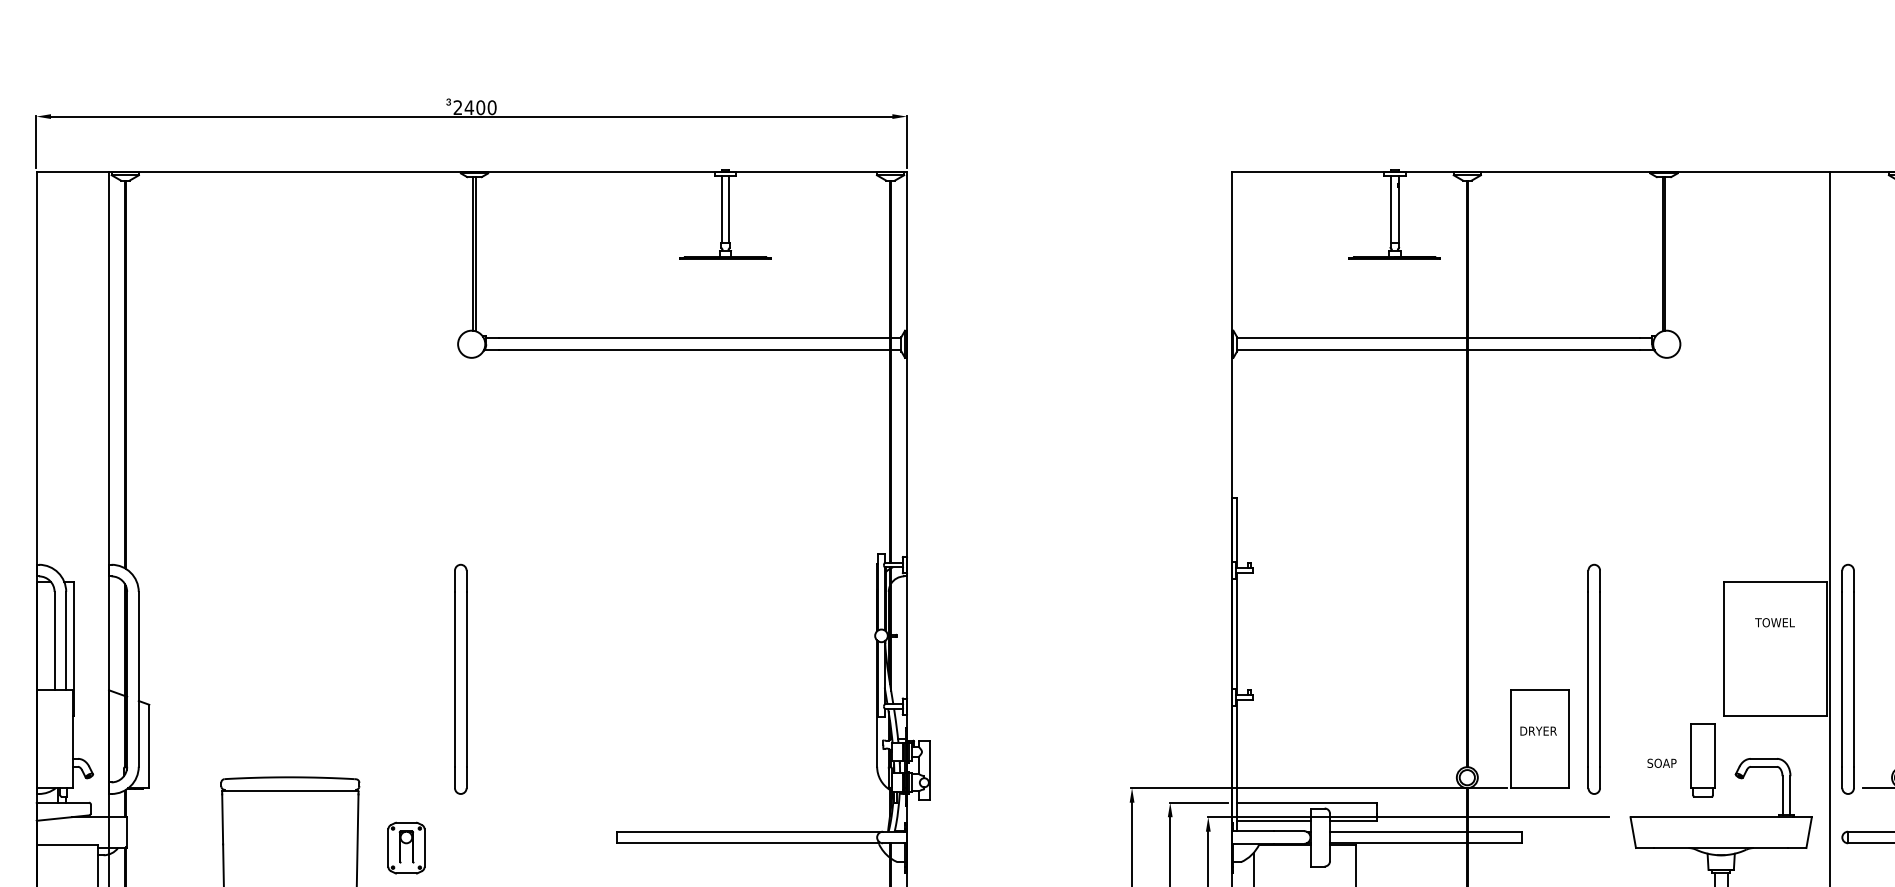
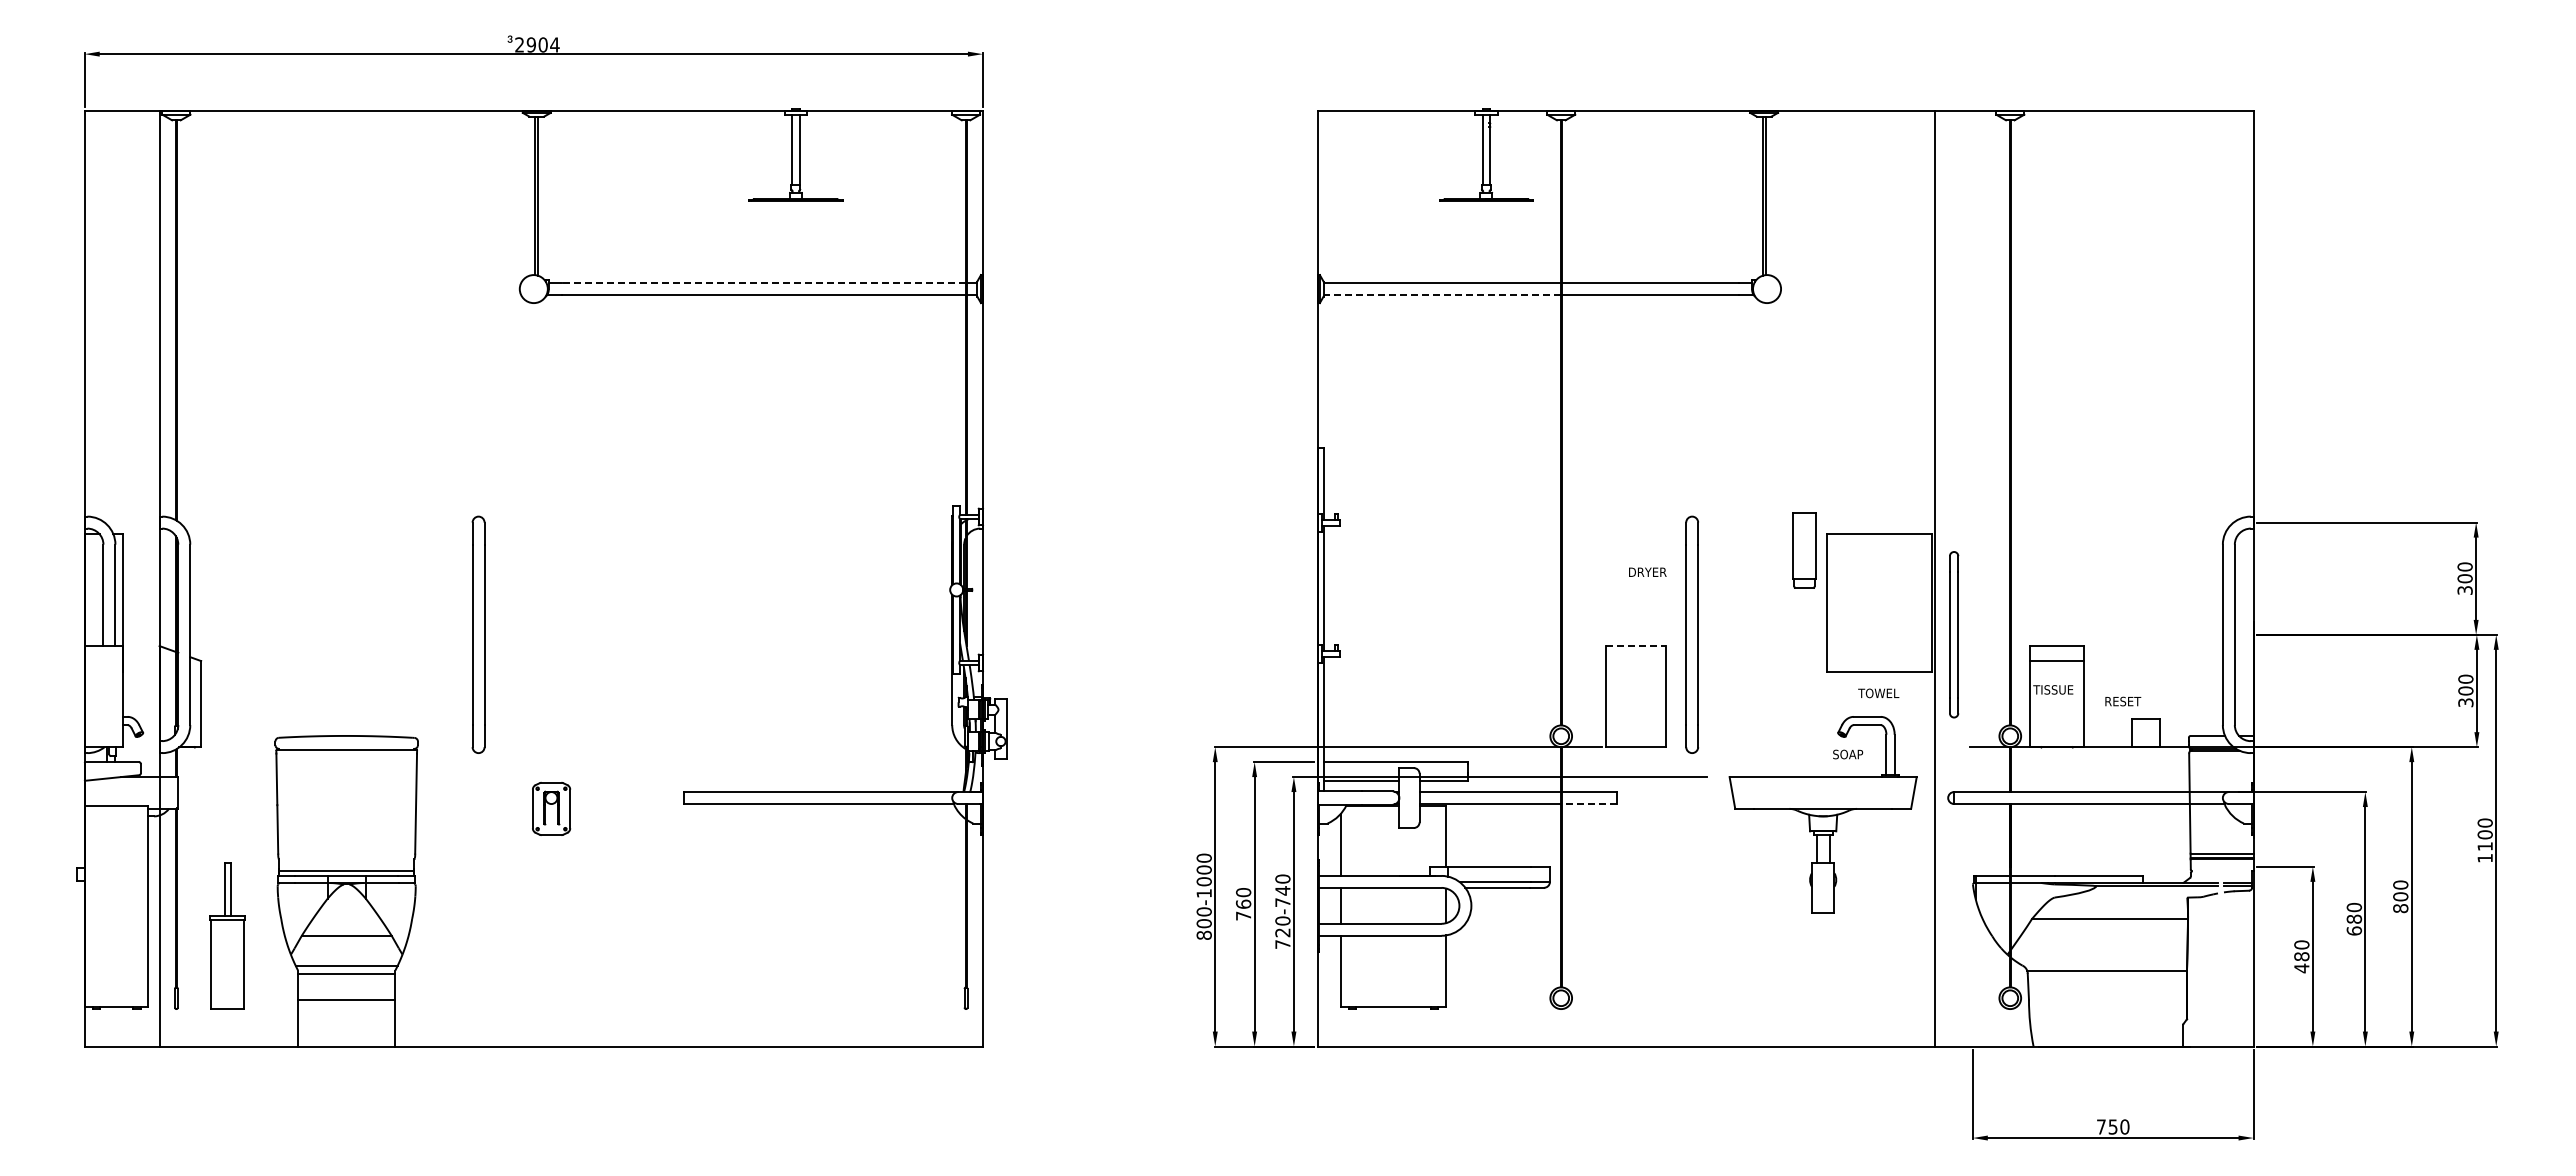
text: (480, 107) -> (542, 44), 2400 -> 2904
line: (694, 338) -> (763, 283), solid -> dashed
line: (1352, 350) -> (1442, 295), solid -> dashed
text: (1774, 622) -> (1878, 693), moved
part: (460, 679) -> (478, 634), moved
part: (1847, 679) -> (1953, 634), size x0.7
line: (1540, 690) -> (1636, 646), solid -> dashed
text: (1538, 730) -> (1647, 571), moved
part: (1703, 760) -> (1804, 550), moved
text: (1662, 763) -> (1848, 754), moved
line: (1494, 843) -> (1589, 804), solid -> dashed
part: (406, 847) -> (551, 808), moved

